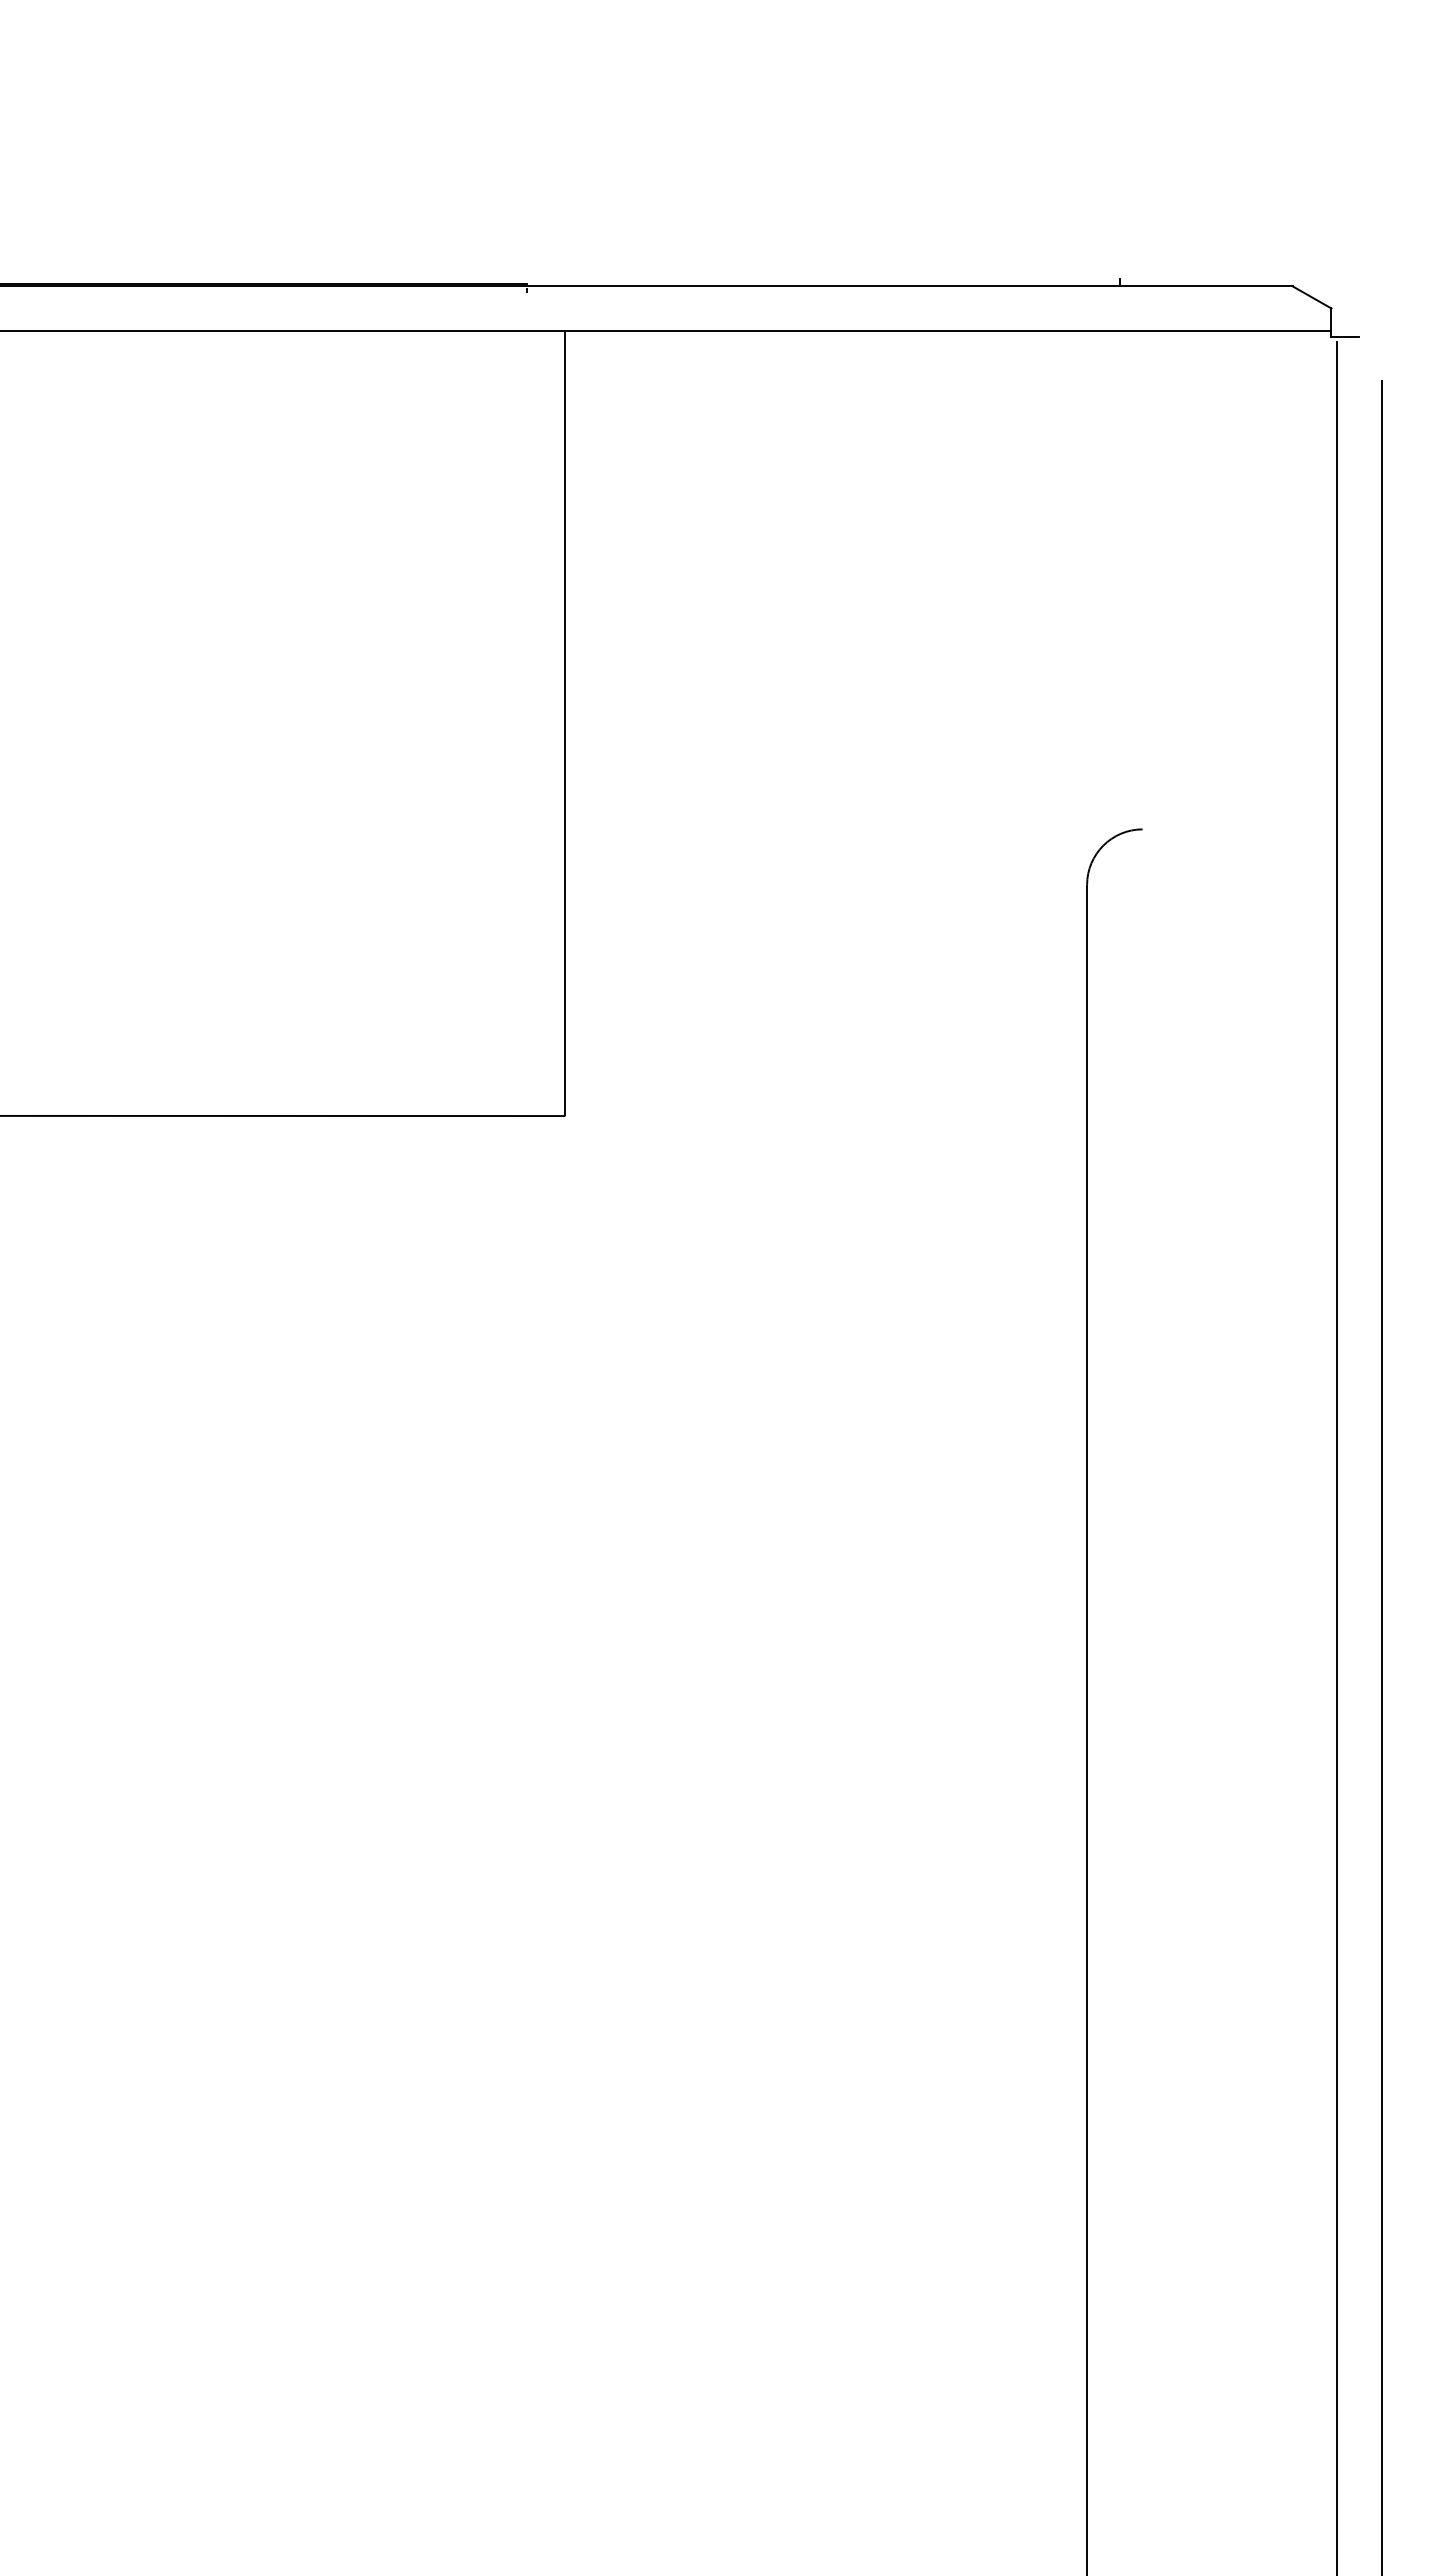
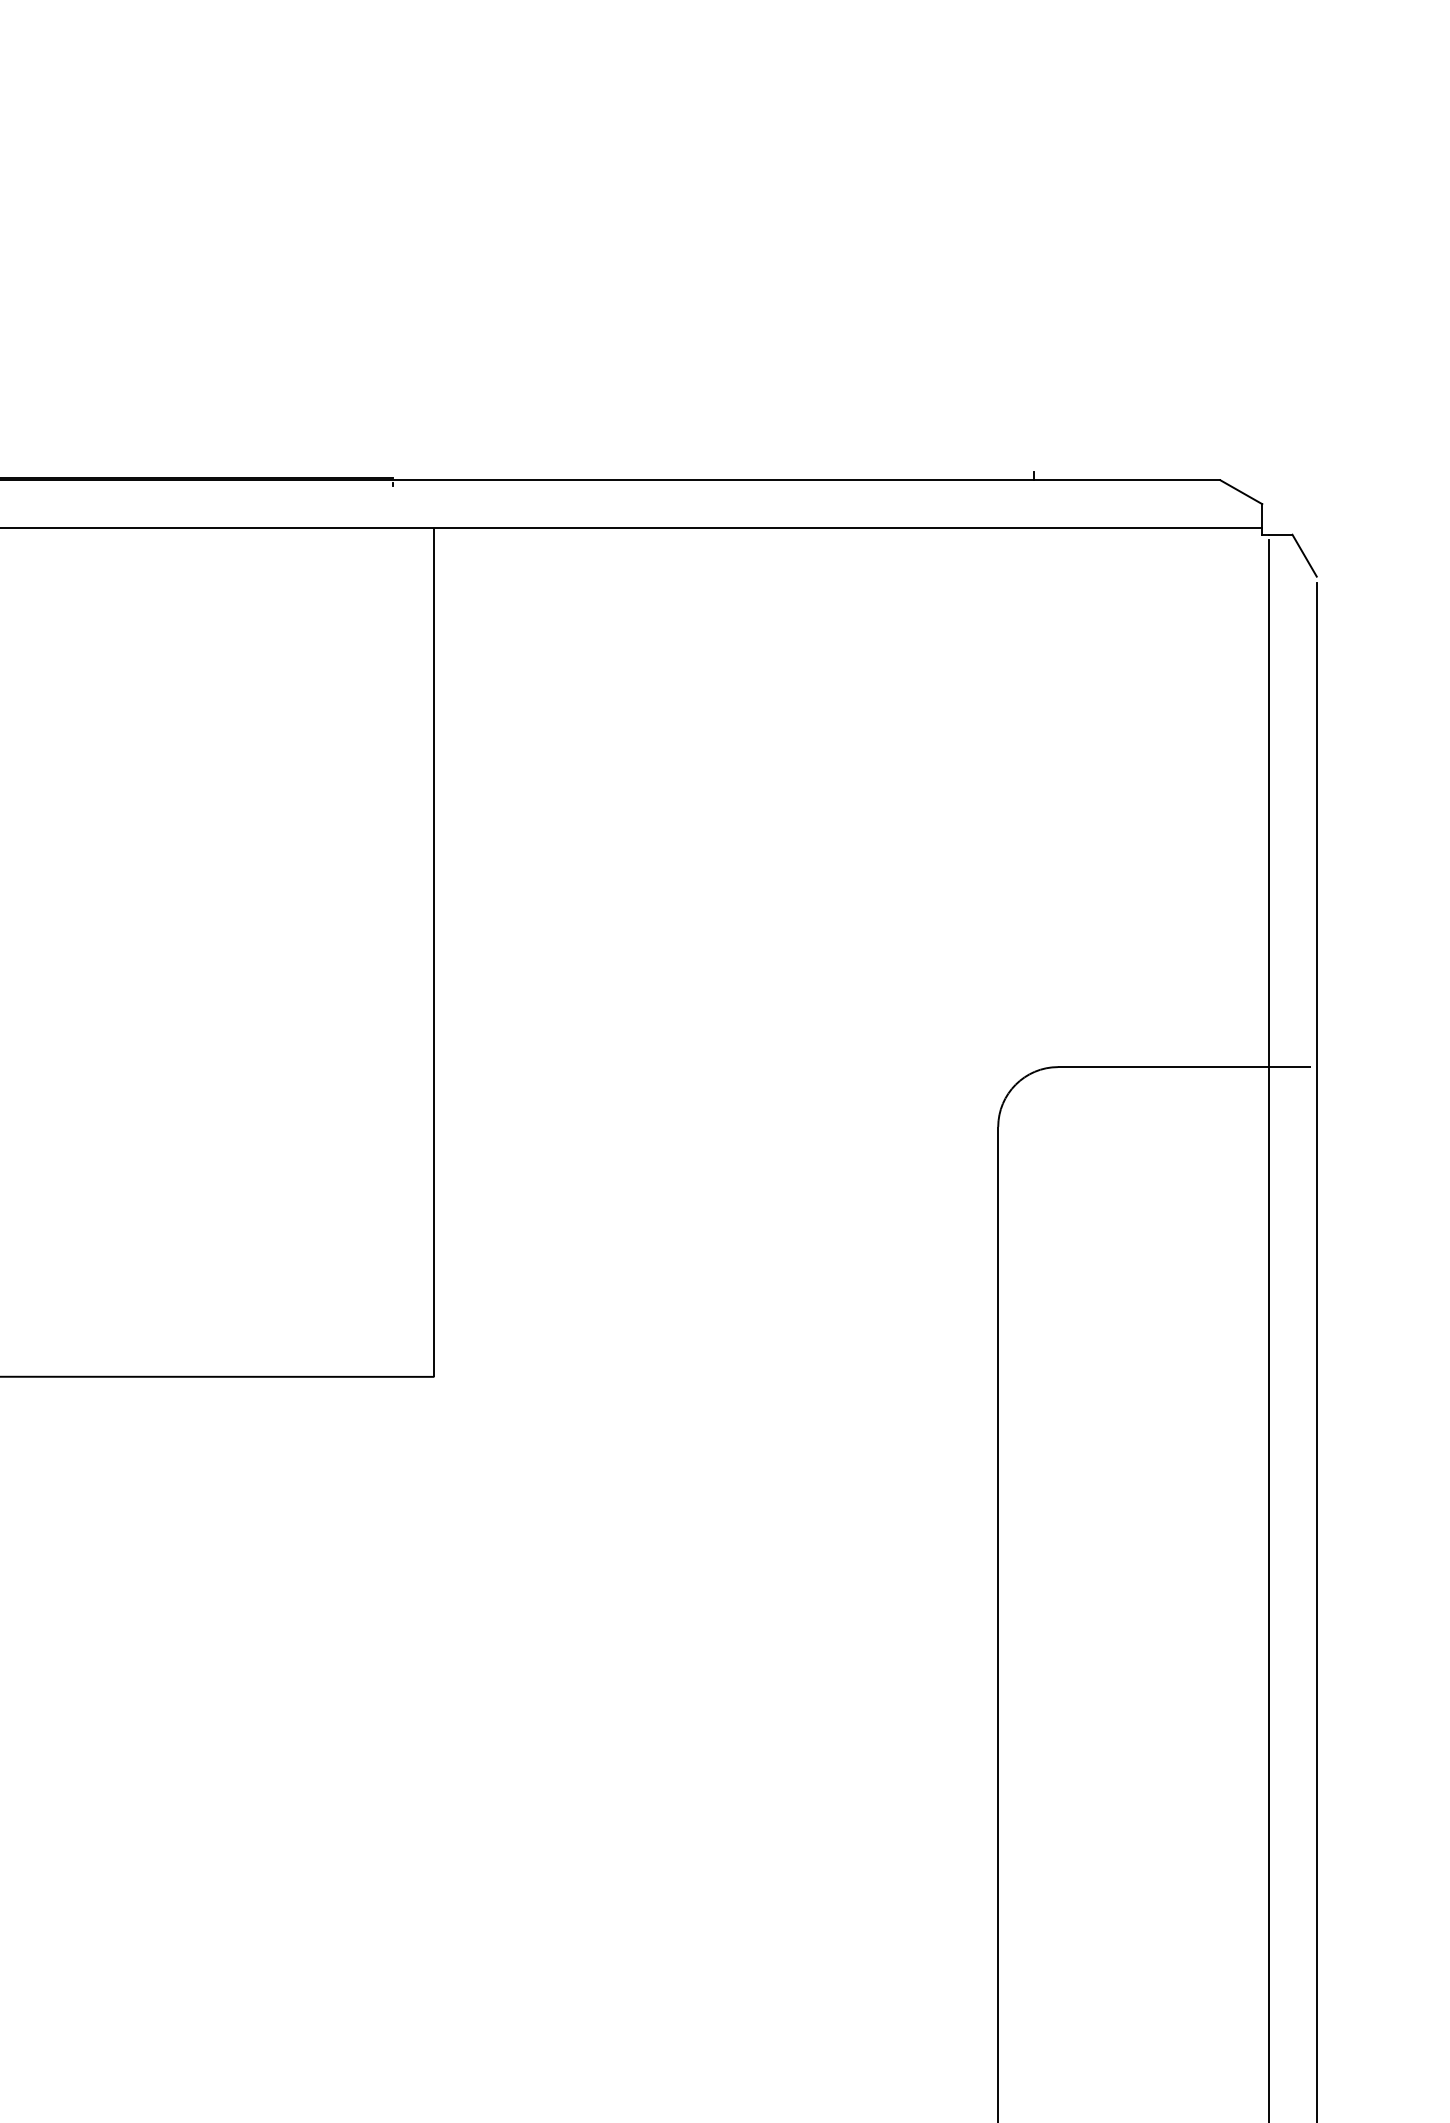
line: (1370, 355) -> (1304, 554), added
line: (1259, 829) -> (1184, 1067), added

